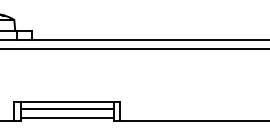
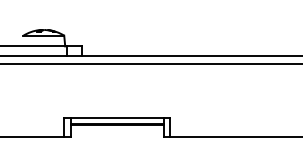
line: (67, 117) -> (117, 133), removed

